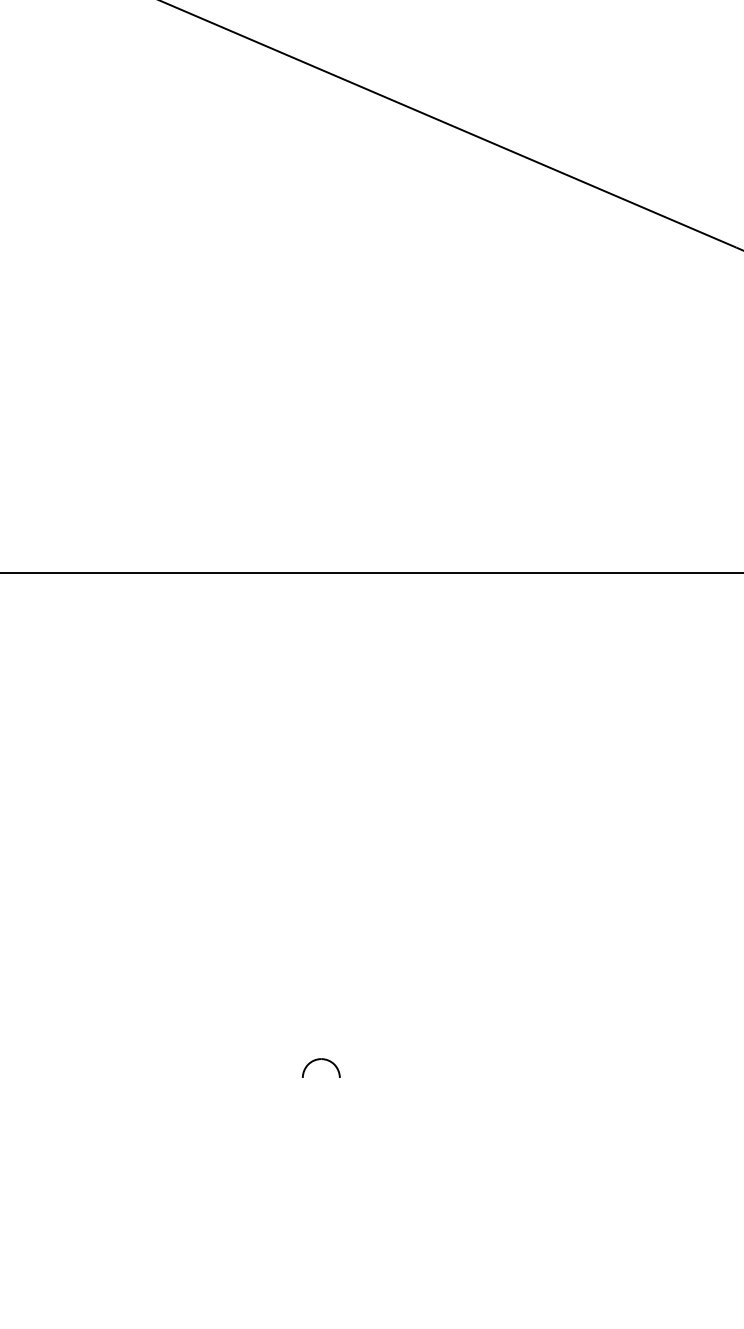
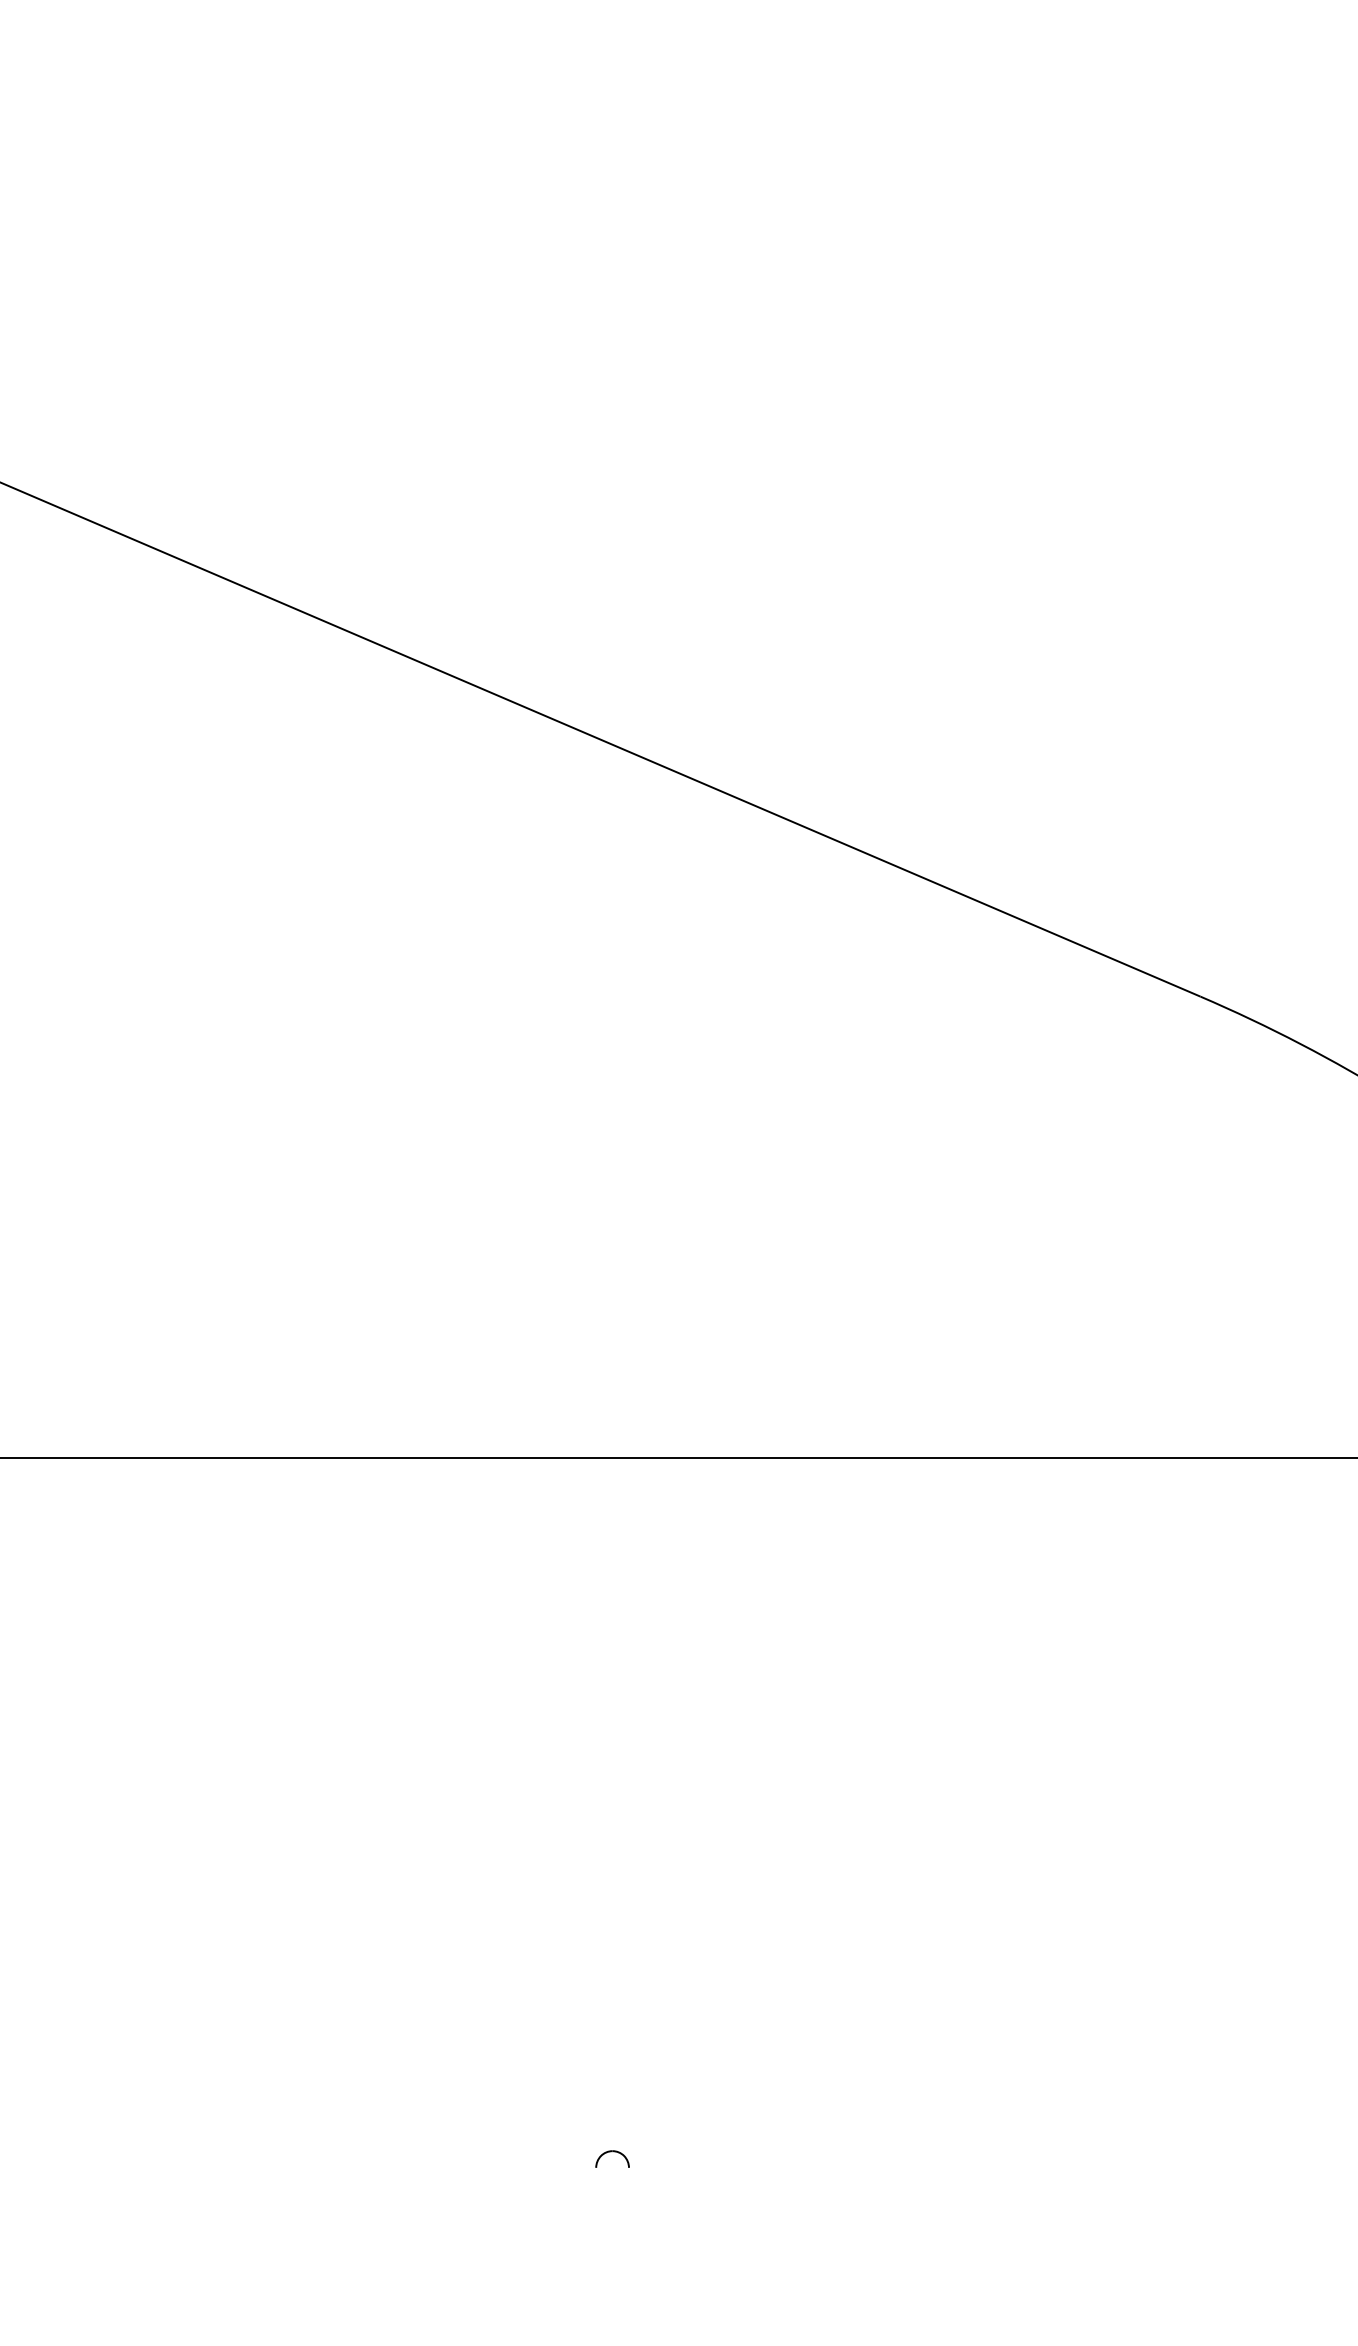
part: (321, 1067) -> (612, 2158), size x0.62

